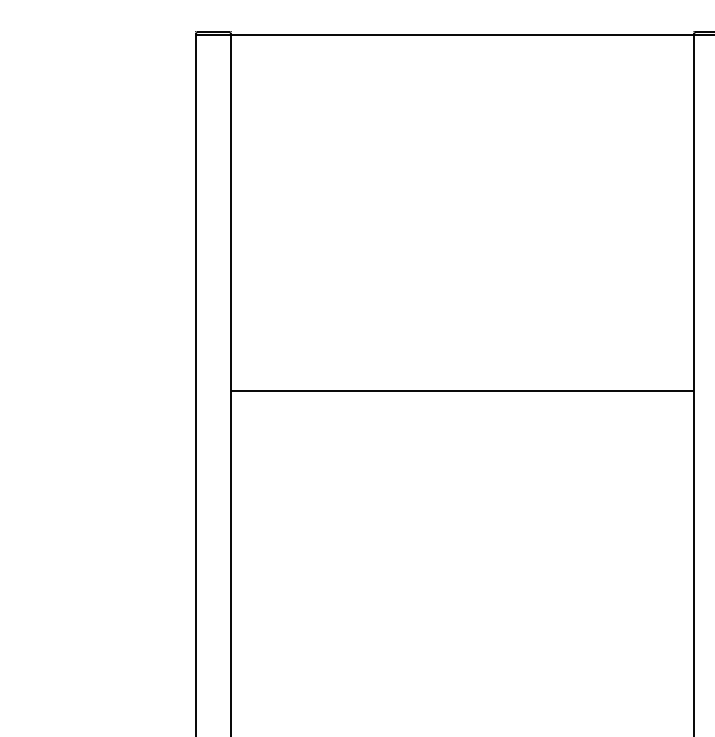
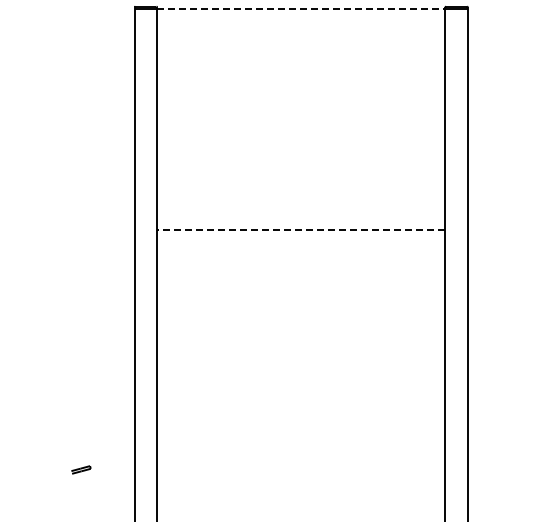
line: (463, 34) -> (301, 8), solid -> dashed
line: (461, 390) -> (300, 230), solid -> dashed

